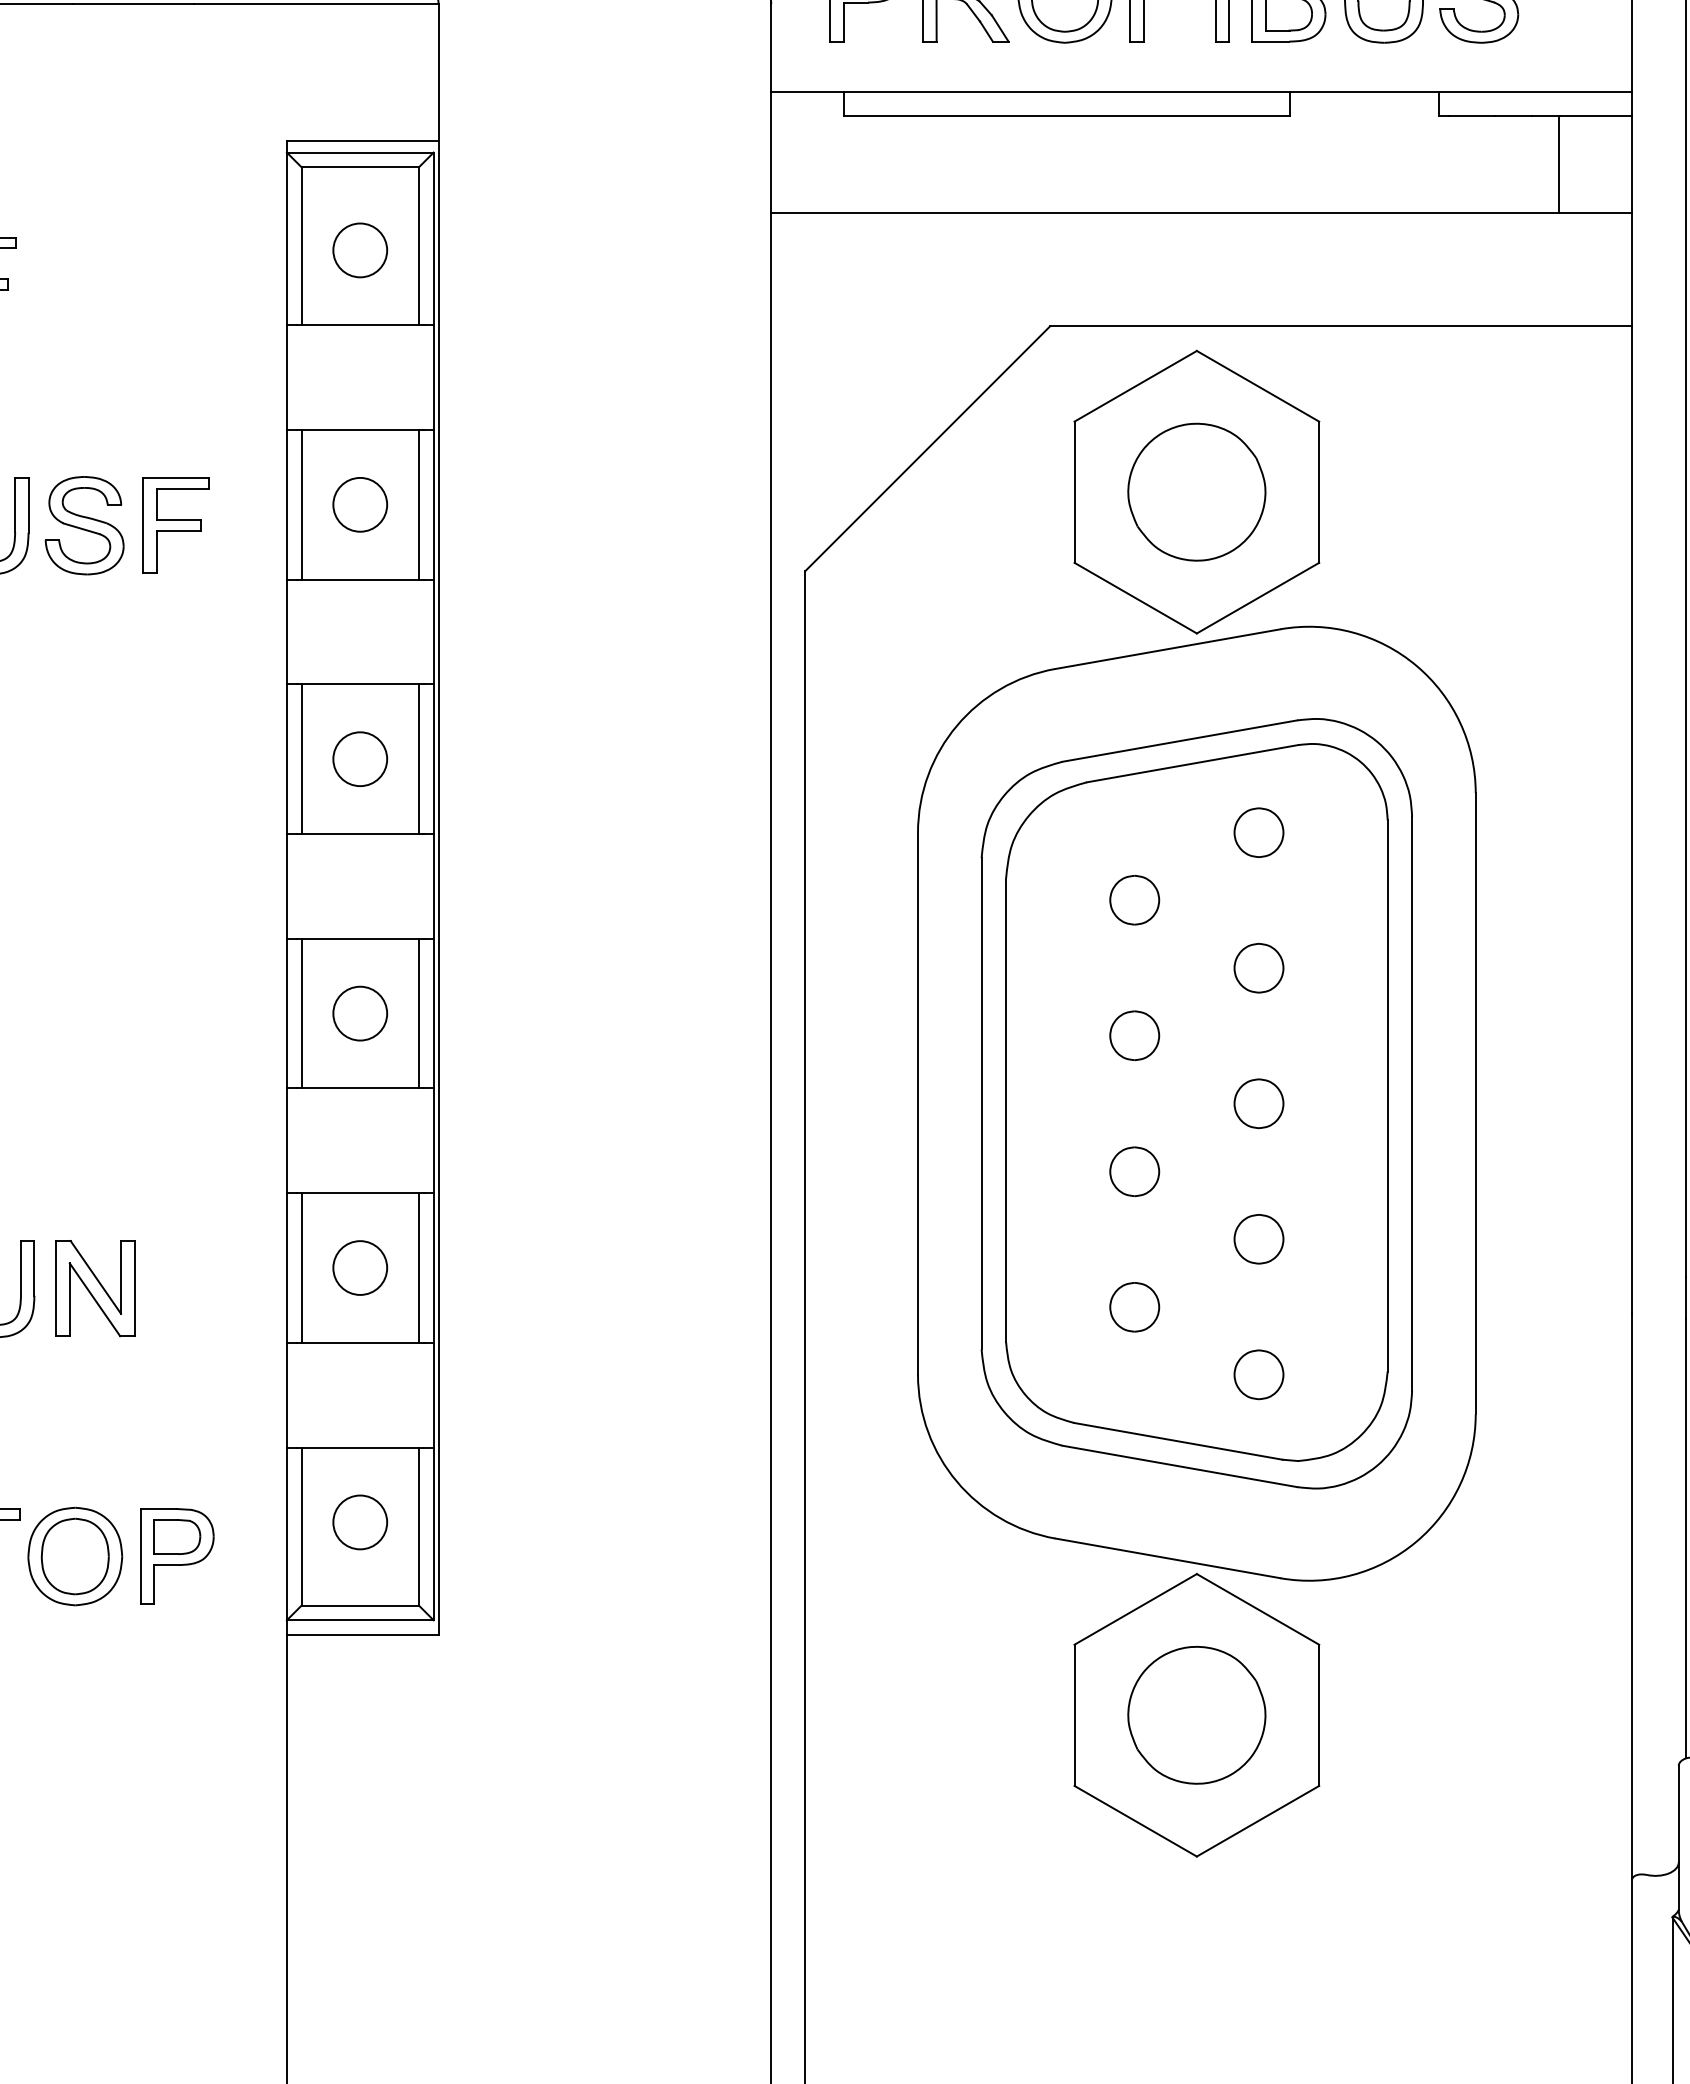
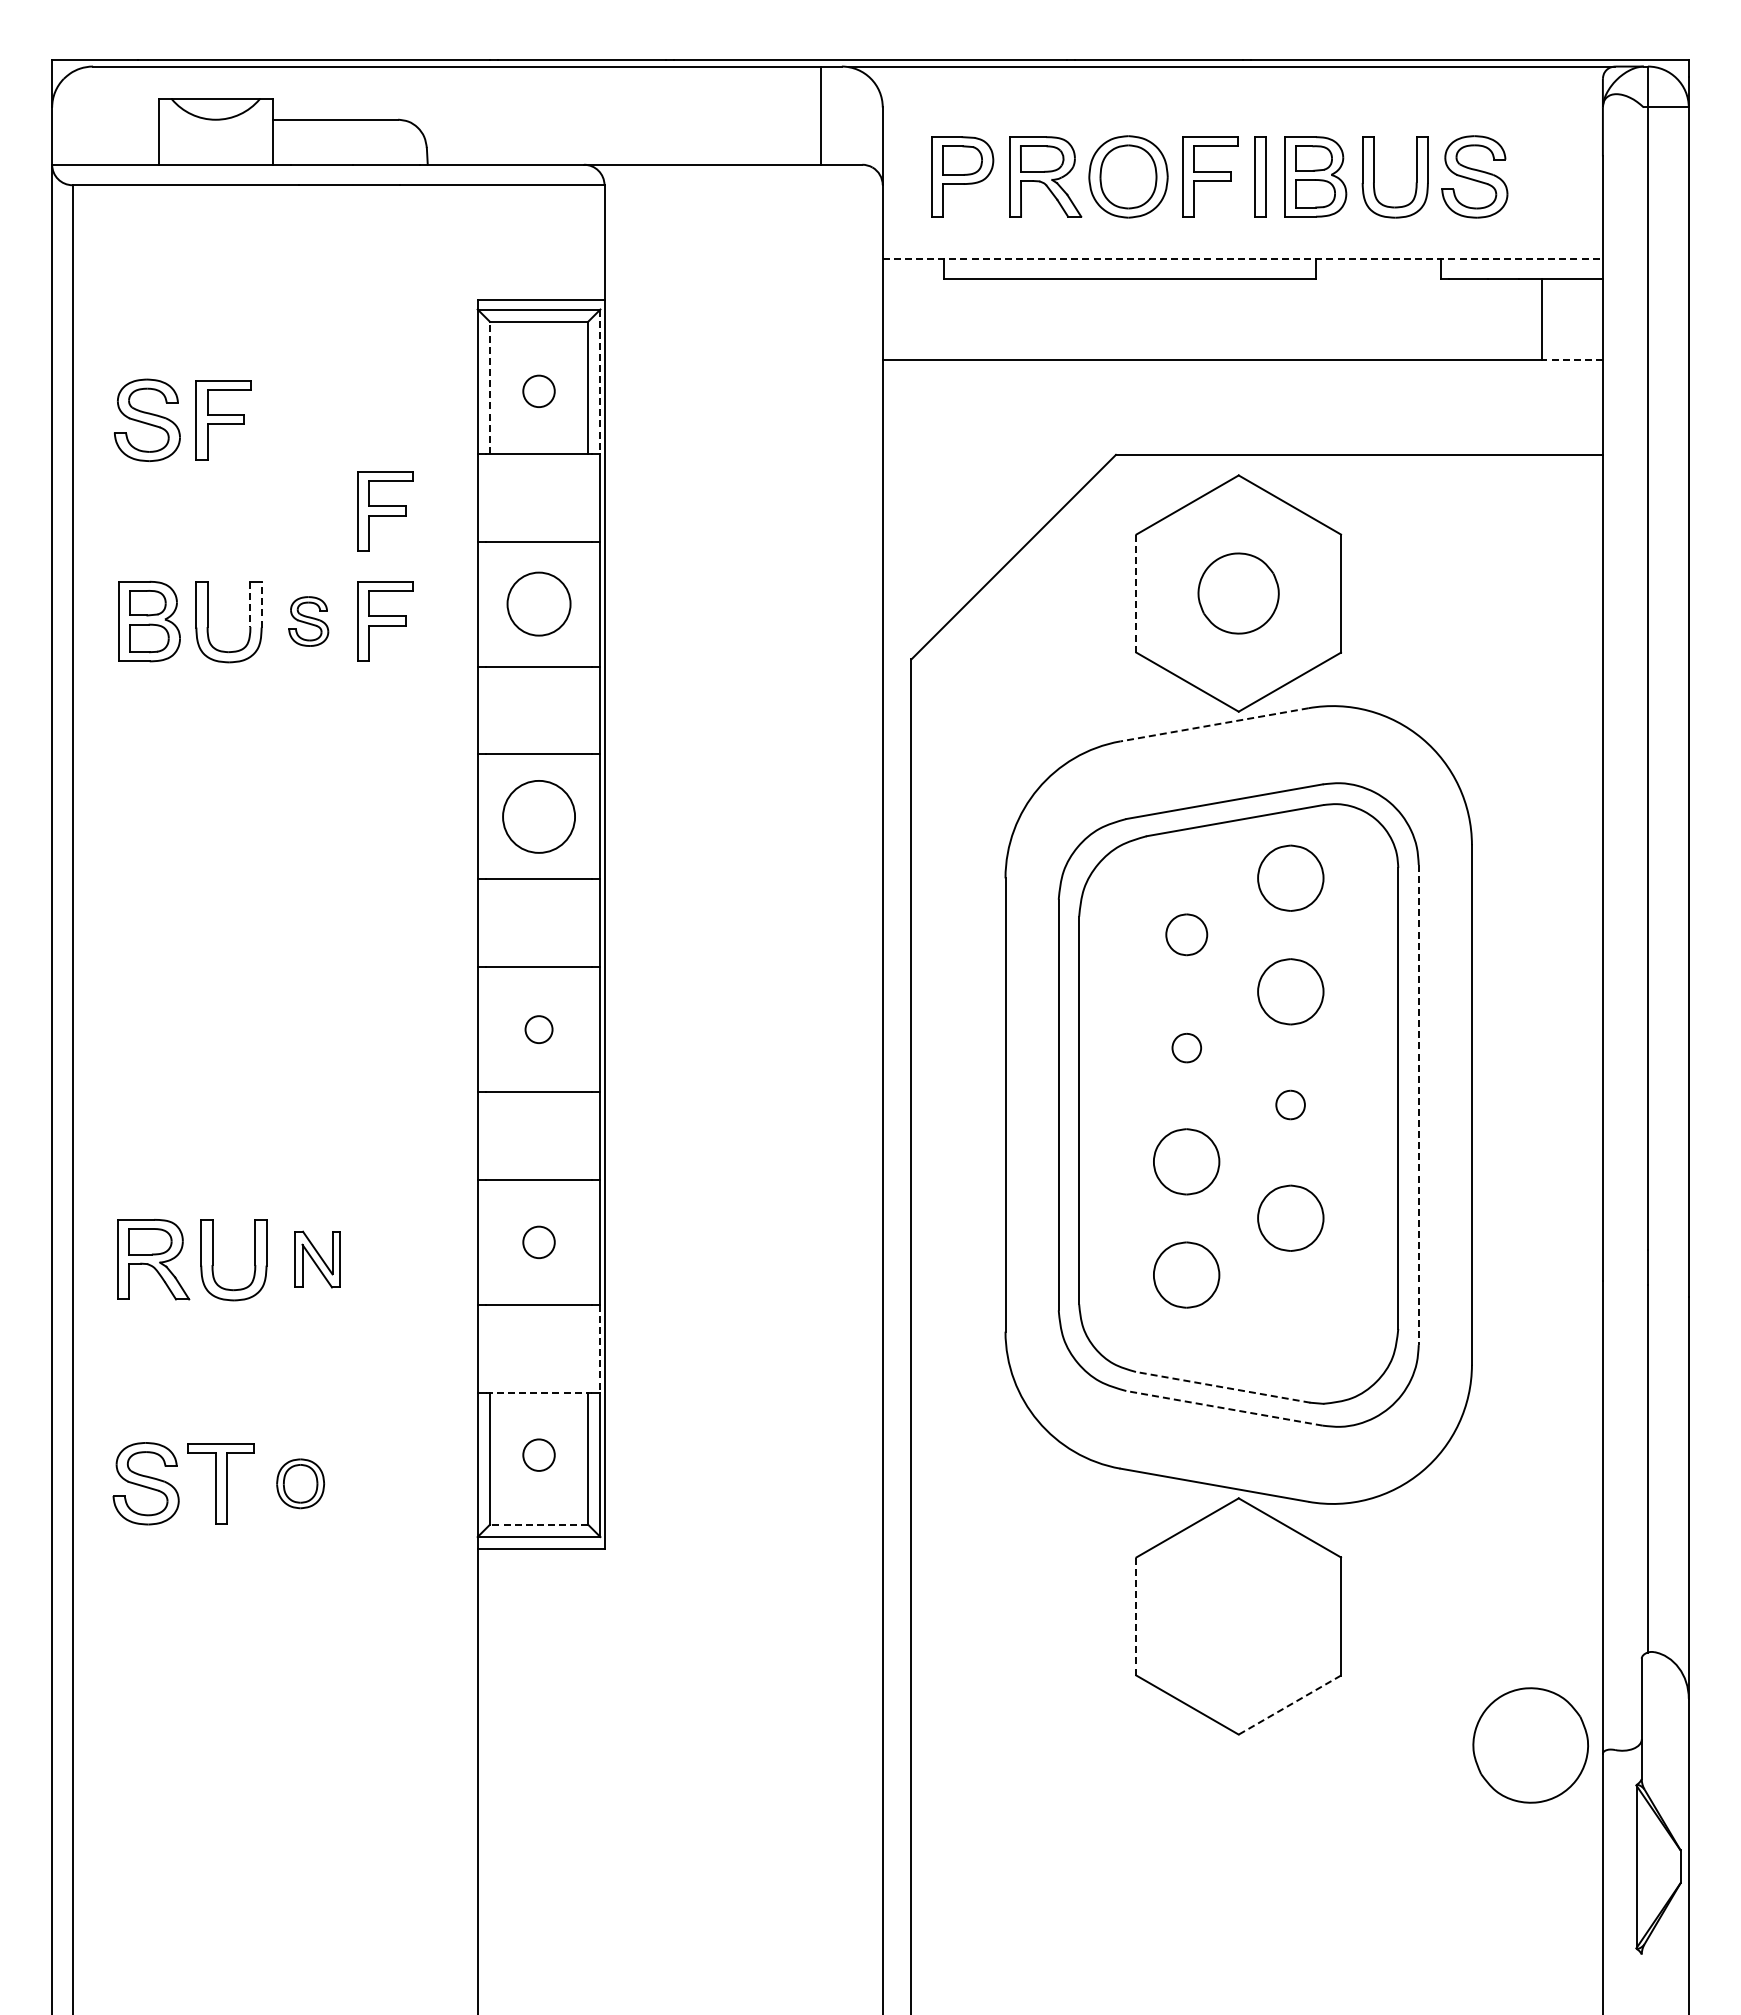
line: (1202, 91) -> (1243, 258), solid -> dashed
line: (1595, 213) -> (1572, 360), solid -> dashed
line: (433, 239) -> (600, 382), solid -> dashed
line: (301, 245) -> (489, 387), solid -> dashed
circle: (359, 250) -> (538, 391), size x0.7
part: (176, 394) -> (385, 511), added
line: (1074, 492) -> (1136, 593), solid -> dashed
part: (1196, 492) -> (1238, 593), size x0.7
line: (301, 504) -> (489, 603), removed
circle: (359, 504) -> (538, 603), size x1.4
line: (419, 504) -> (588, 603), removed
line: (15, 505) -> (250, 604), solid -> dashed
line: (28, 505) -> (261, 604), solid -> dashed
part: (84, 525) -> (308, 621), size x0.6
line: (1167, 648) -> (1214, 724), solid -> dashed
line: (301, 758) -> (489, 816), removed
circle: (359, 758) -> (538, 816), size x1.6
line: (419, 758) -> (588, 816), removed
part: (1258, 832) -> (1290, 878), size x1.6
part: (1258, 968) -> (1290, 991), size x1.6
line: (301, 1013) -> (489, 1029), removed
circle: (359, 1013) -> (538, 1029), size x0.6
line: (419, 1013) -> (588, 1029), removed
part: (1134, 1034) -> (1186, 1047), size x0.7
part: (1258, 1103) -> (1290, 1104), size x0.7
line: (1411, 1104) -> (1418, 1105), solid -> dashed
part: (1134, 1171) -> (1186, 1161), size x1.6
part: (1258, 1239) -> (1290, 1218), size x1.6
line: (301, 1266) -> (489, 1241), removed
circle: (359, 1266) -> (538, 1241), size x0.7
line: (419, 1266) -> (588, 1241), removed
part: (95, 1288) -> (317, 1259), size x0.7
part: (1134, 1307) -> (1186, 1275), size x1.6
part: (1258, 1374) -> (1290, 1331), removed
line: (433, 1394) -> (600, 1348), solid -> dashed
line: (1178, 1441) -> (1223, 1387), solid -> dashed
line: (360, 1447) -> (539, 1392), solid -> dashed
line: (1179, 1466) -> (1224, 1408), solid -> dashed
circle: (359, 1521) -> (538, 1454), size x0.7
part: (75, 1556) -> (300, 1483), size x0.6
part: (176, 1556) -> (385, 1483), removed
line: (359, 1605) -> (538, 1524), solid -> dashed
line: (1074, 1715) -> (1136, 1616), solid -> dashed
part: (1196, 1715) -> (1530, 1745), moved
line: (1257, 1821) -> (1289, 1705), solid -> dashed

